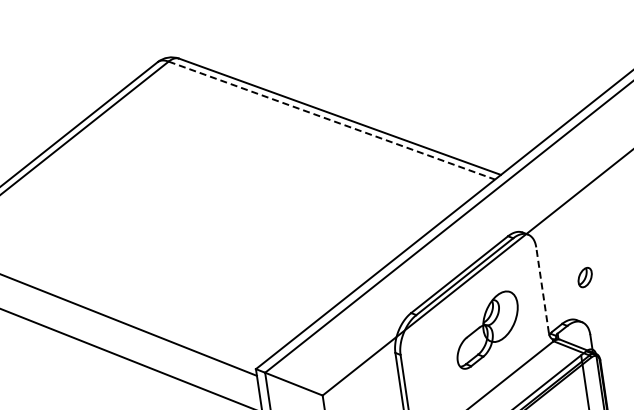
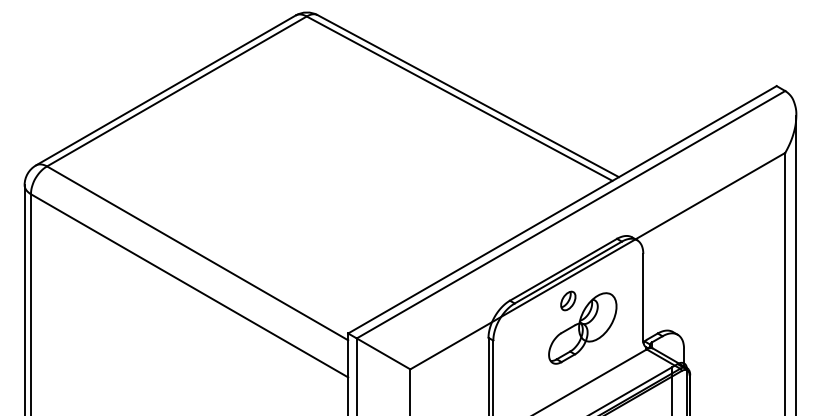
line: (331, 120) -> (459, 98), dashed -> solid
part: (585, 277) -> (568, 300), moved
line: (542, 289) -> (643, 296), dashed -> solid

